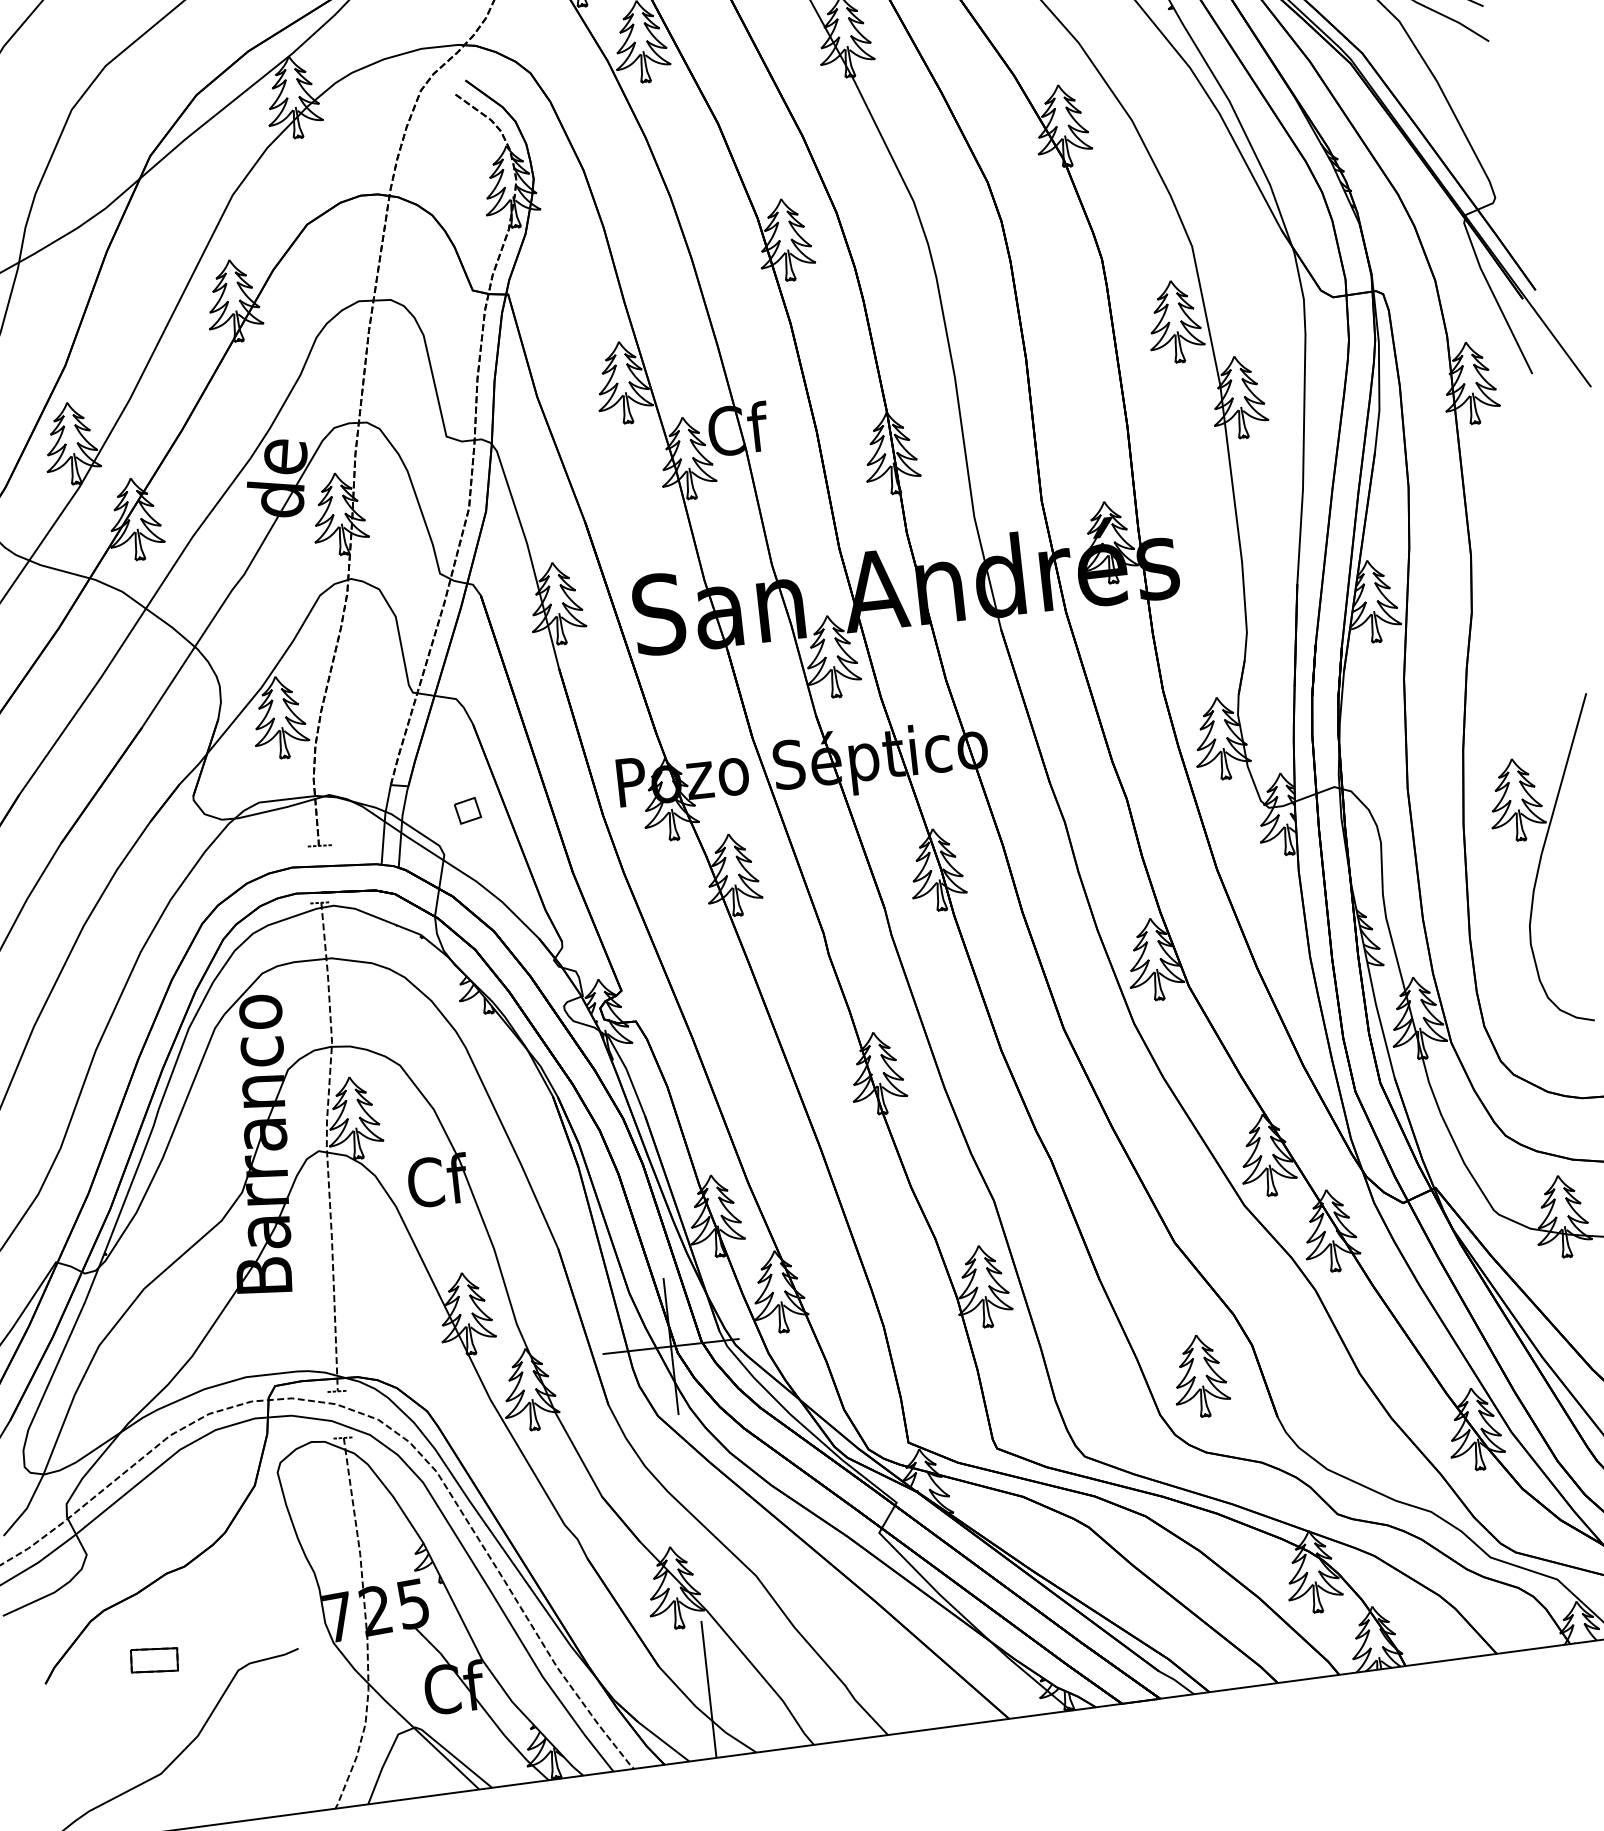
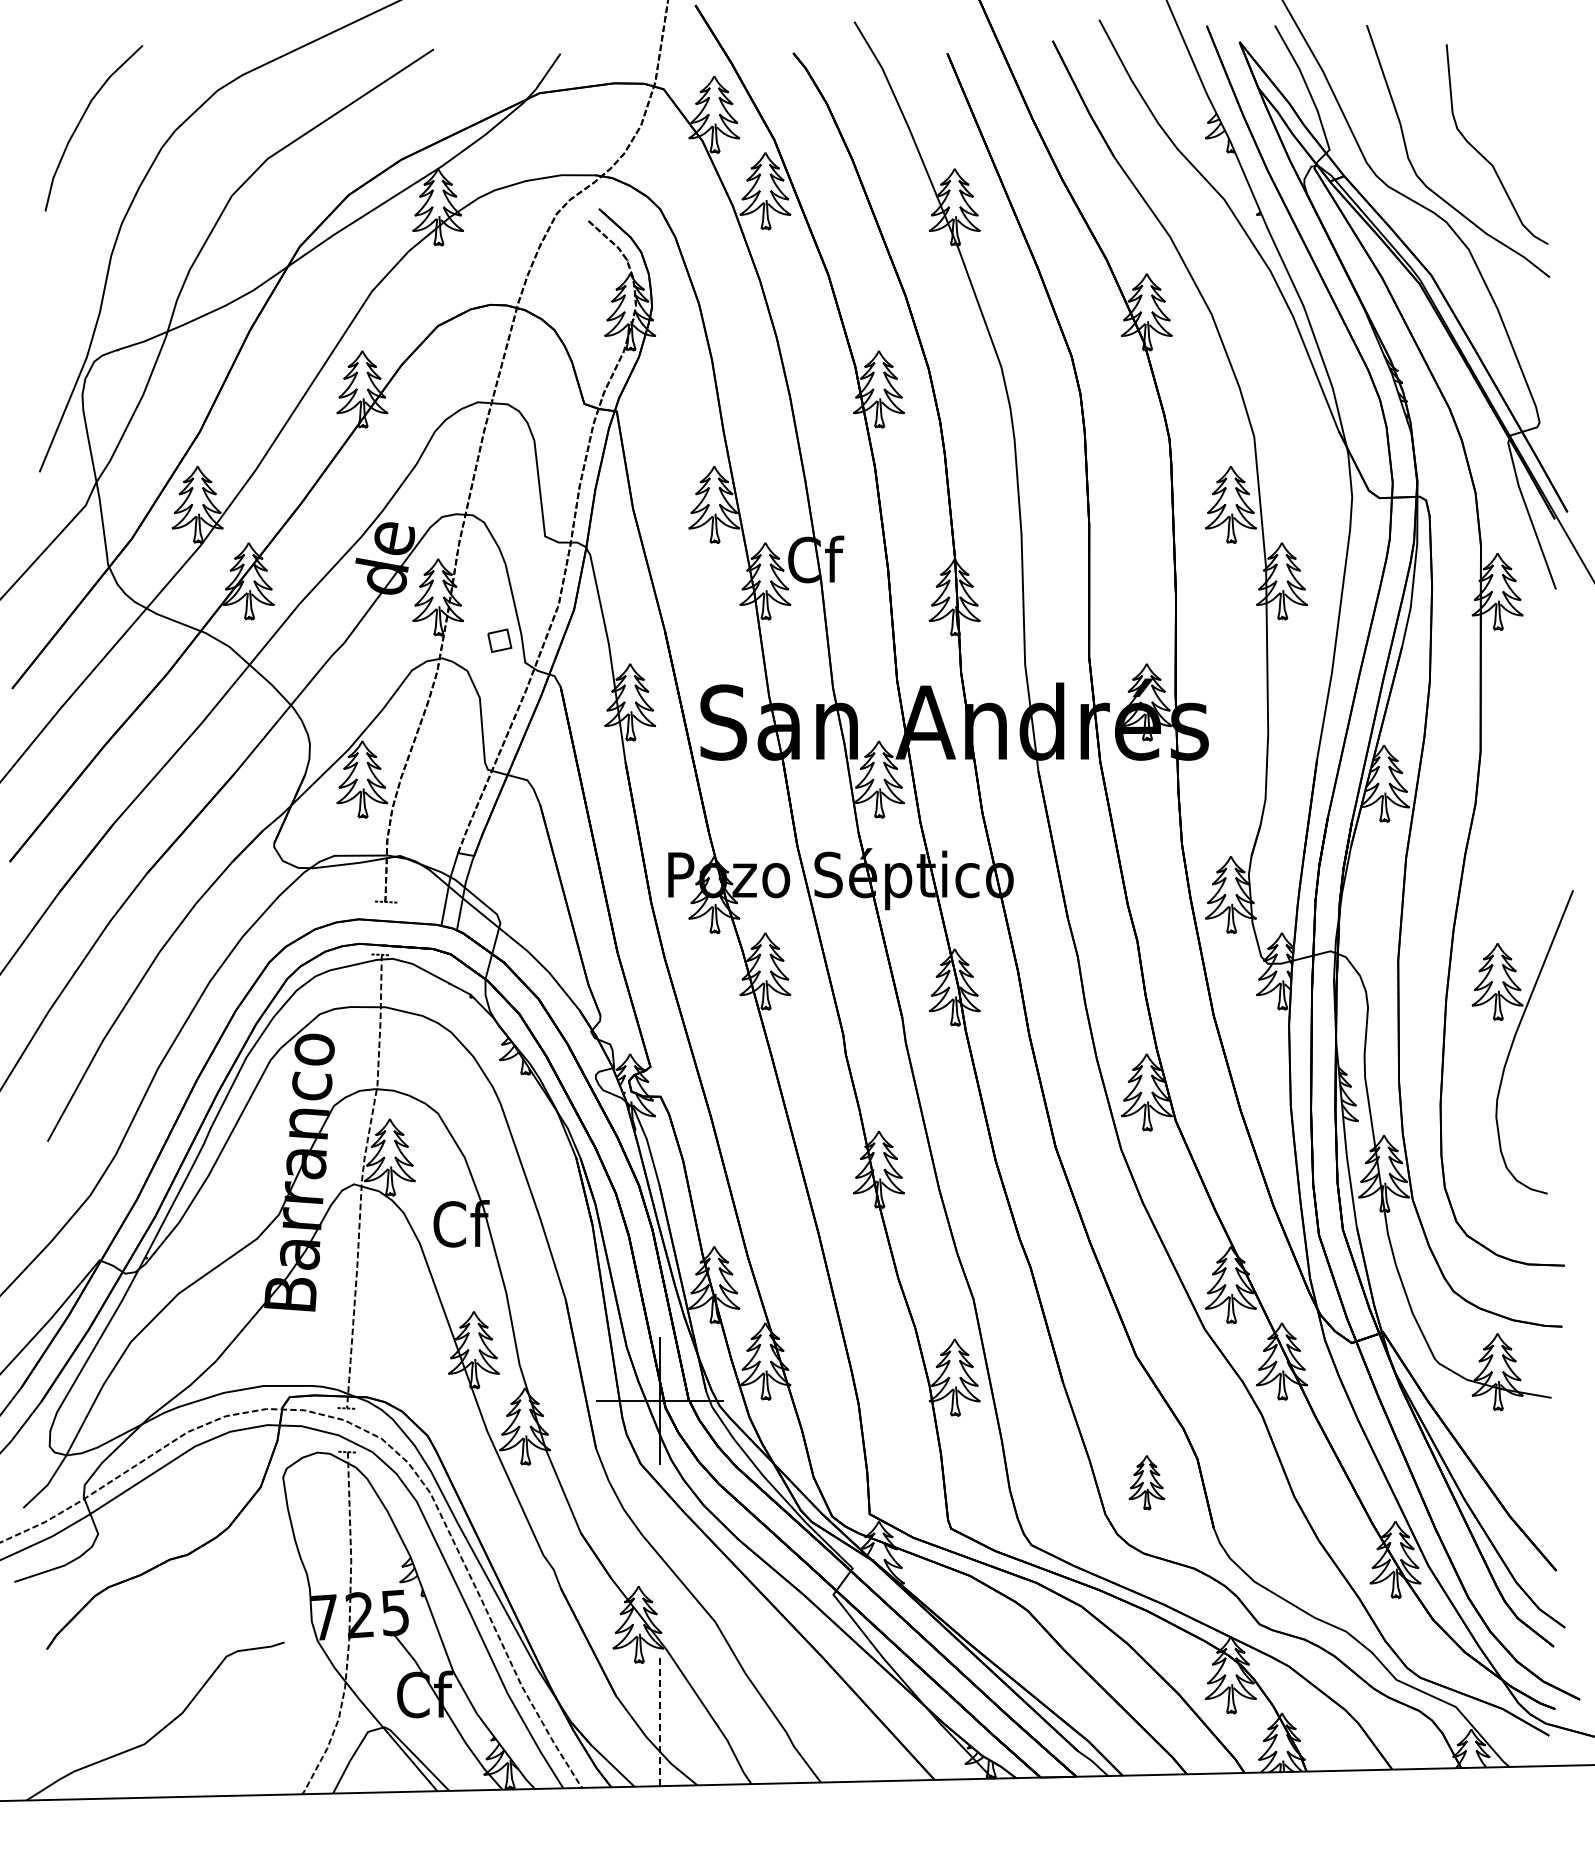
part: (467, 810) -> (499, 640), moved
part: (1200, 1376) -> (1146, 1482), size x0.7
part: (154, 1660) -> (150, 1638), removed
line: (708, 1688) -> (659, 1721), solid -> dashed

